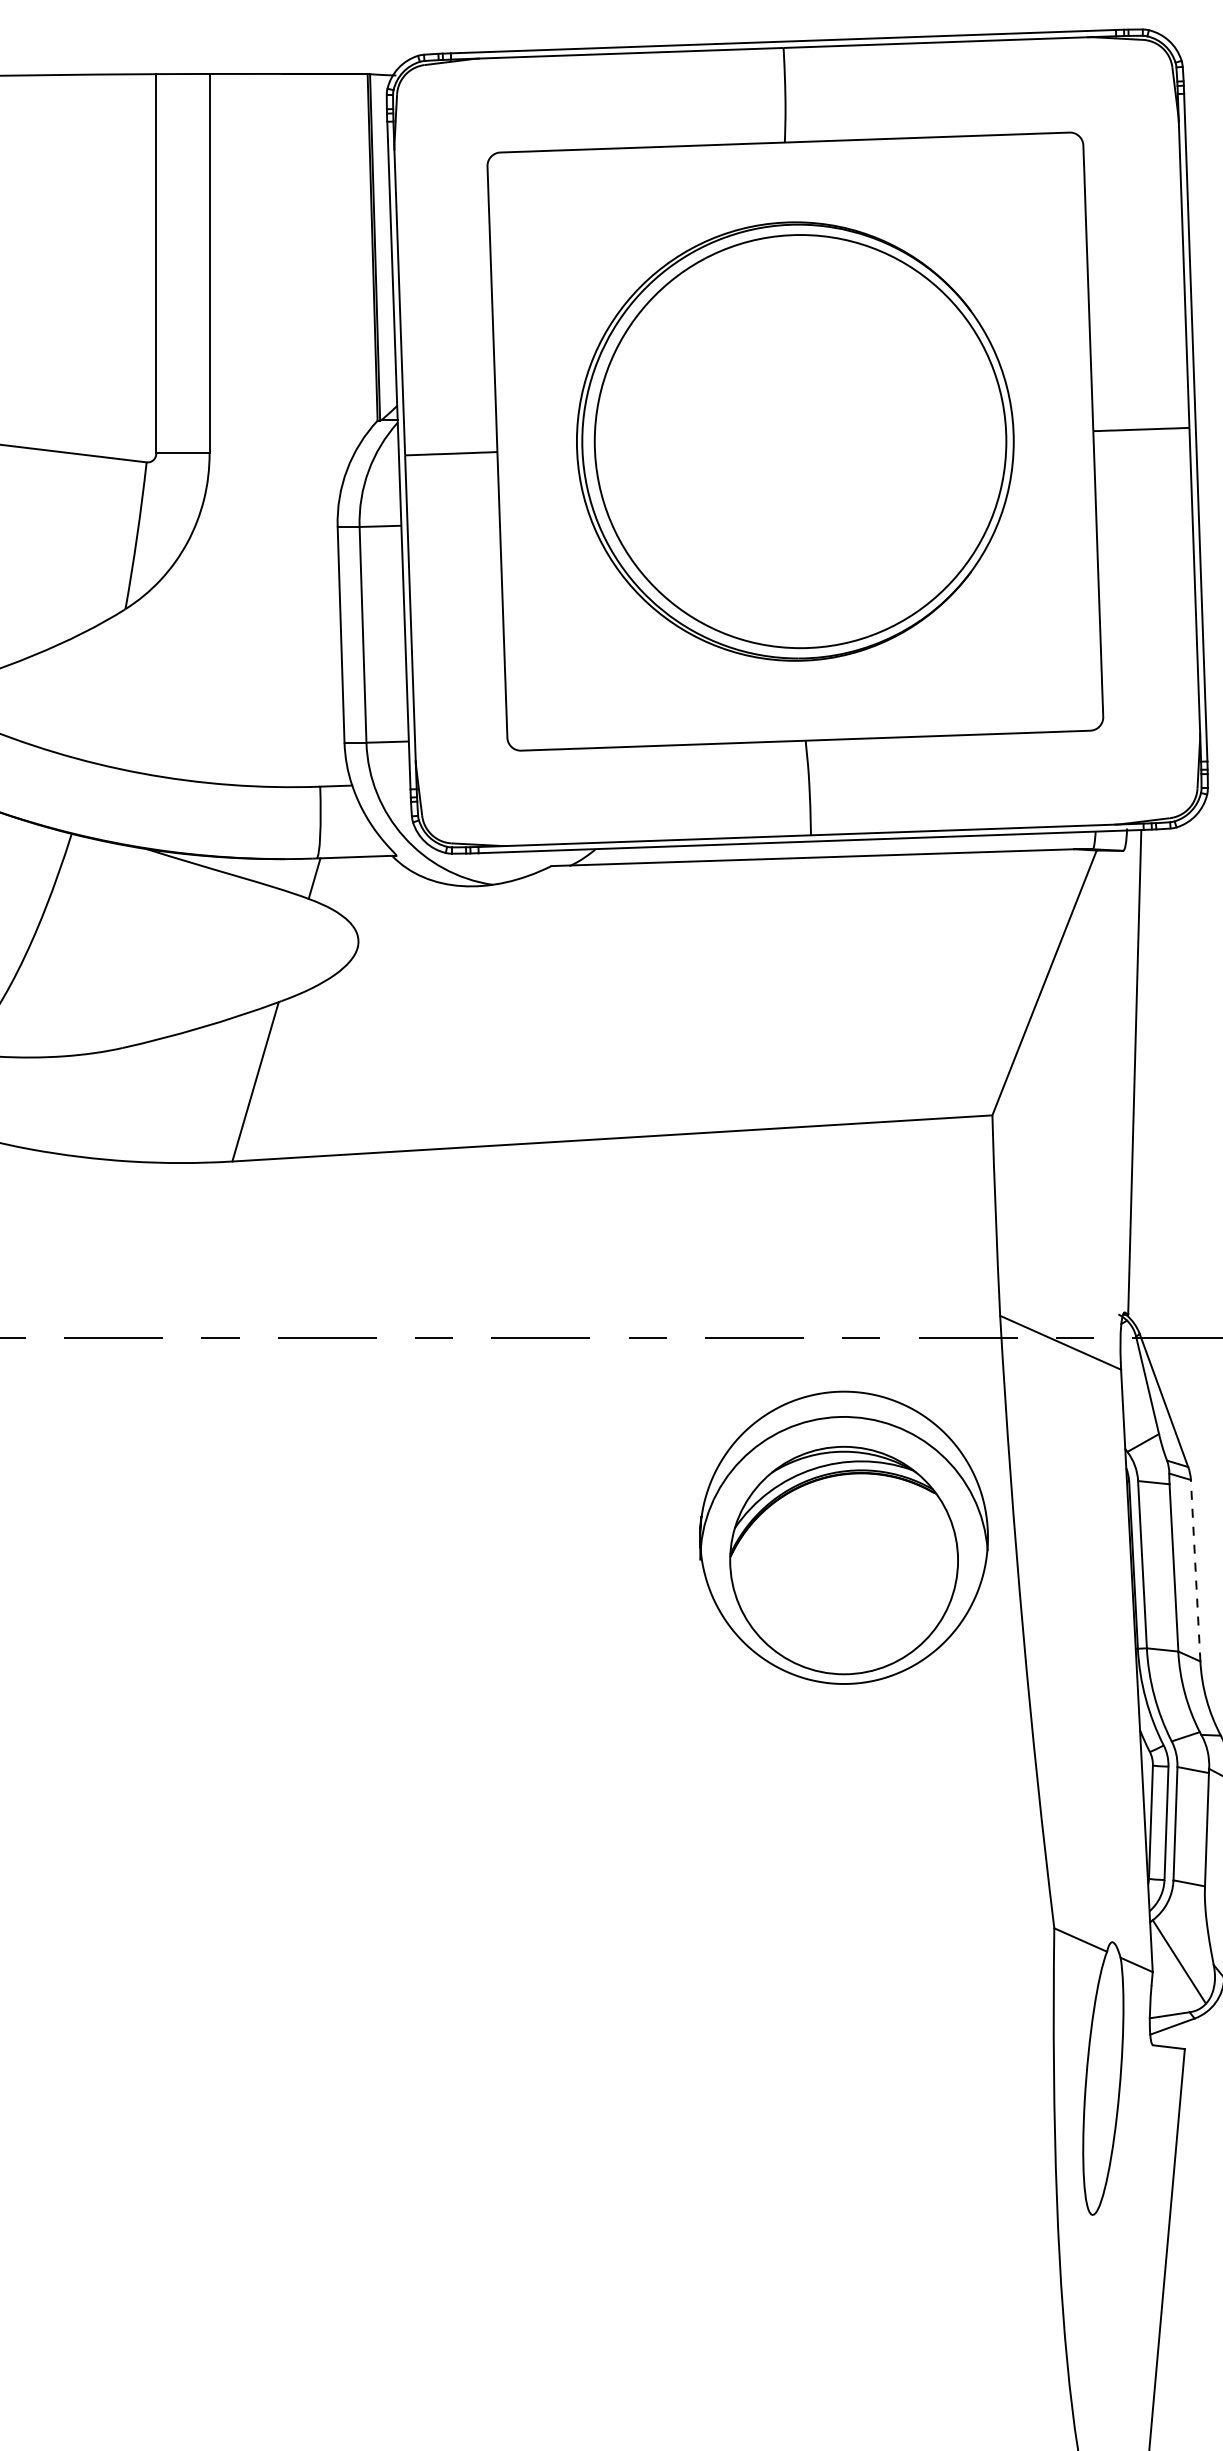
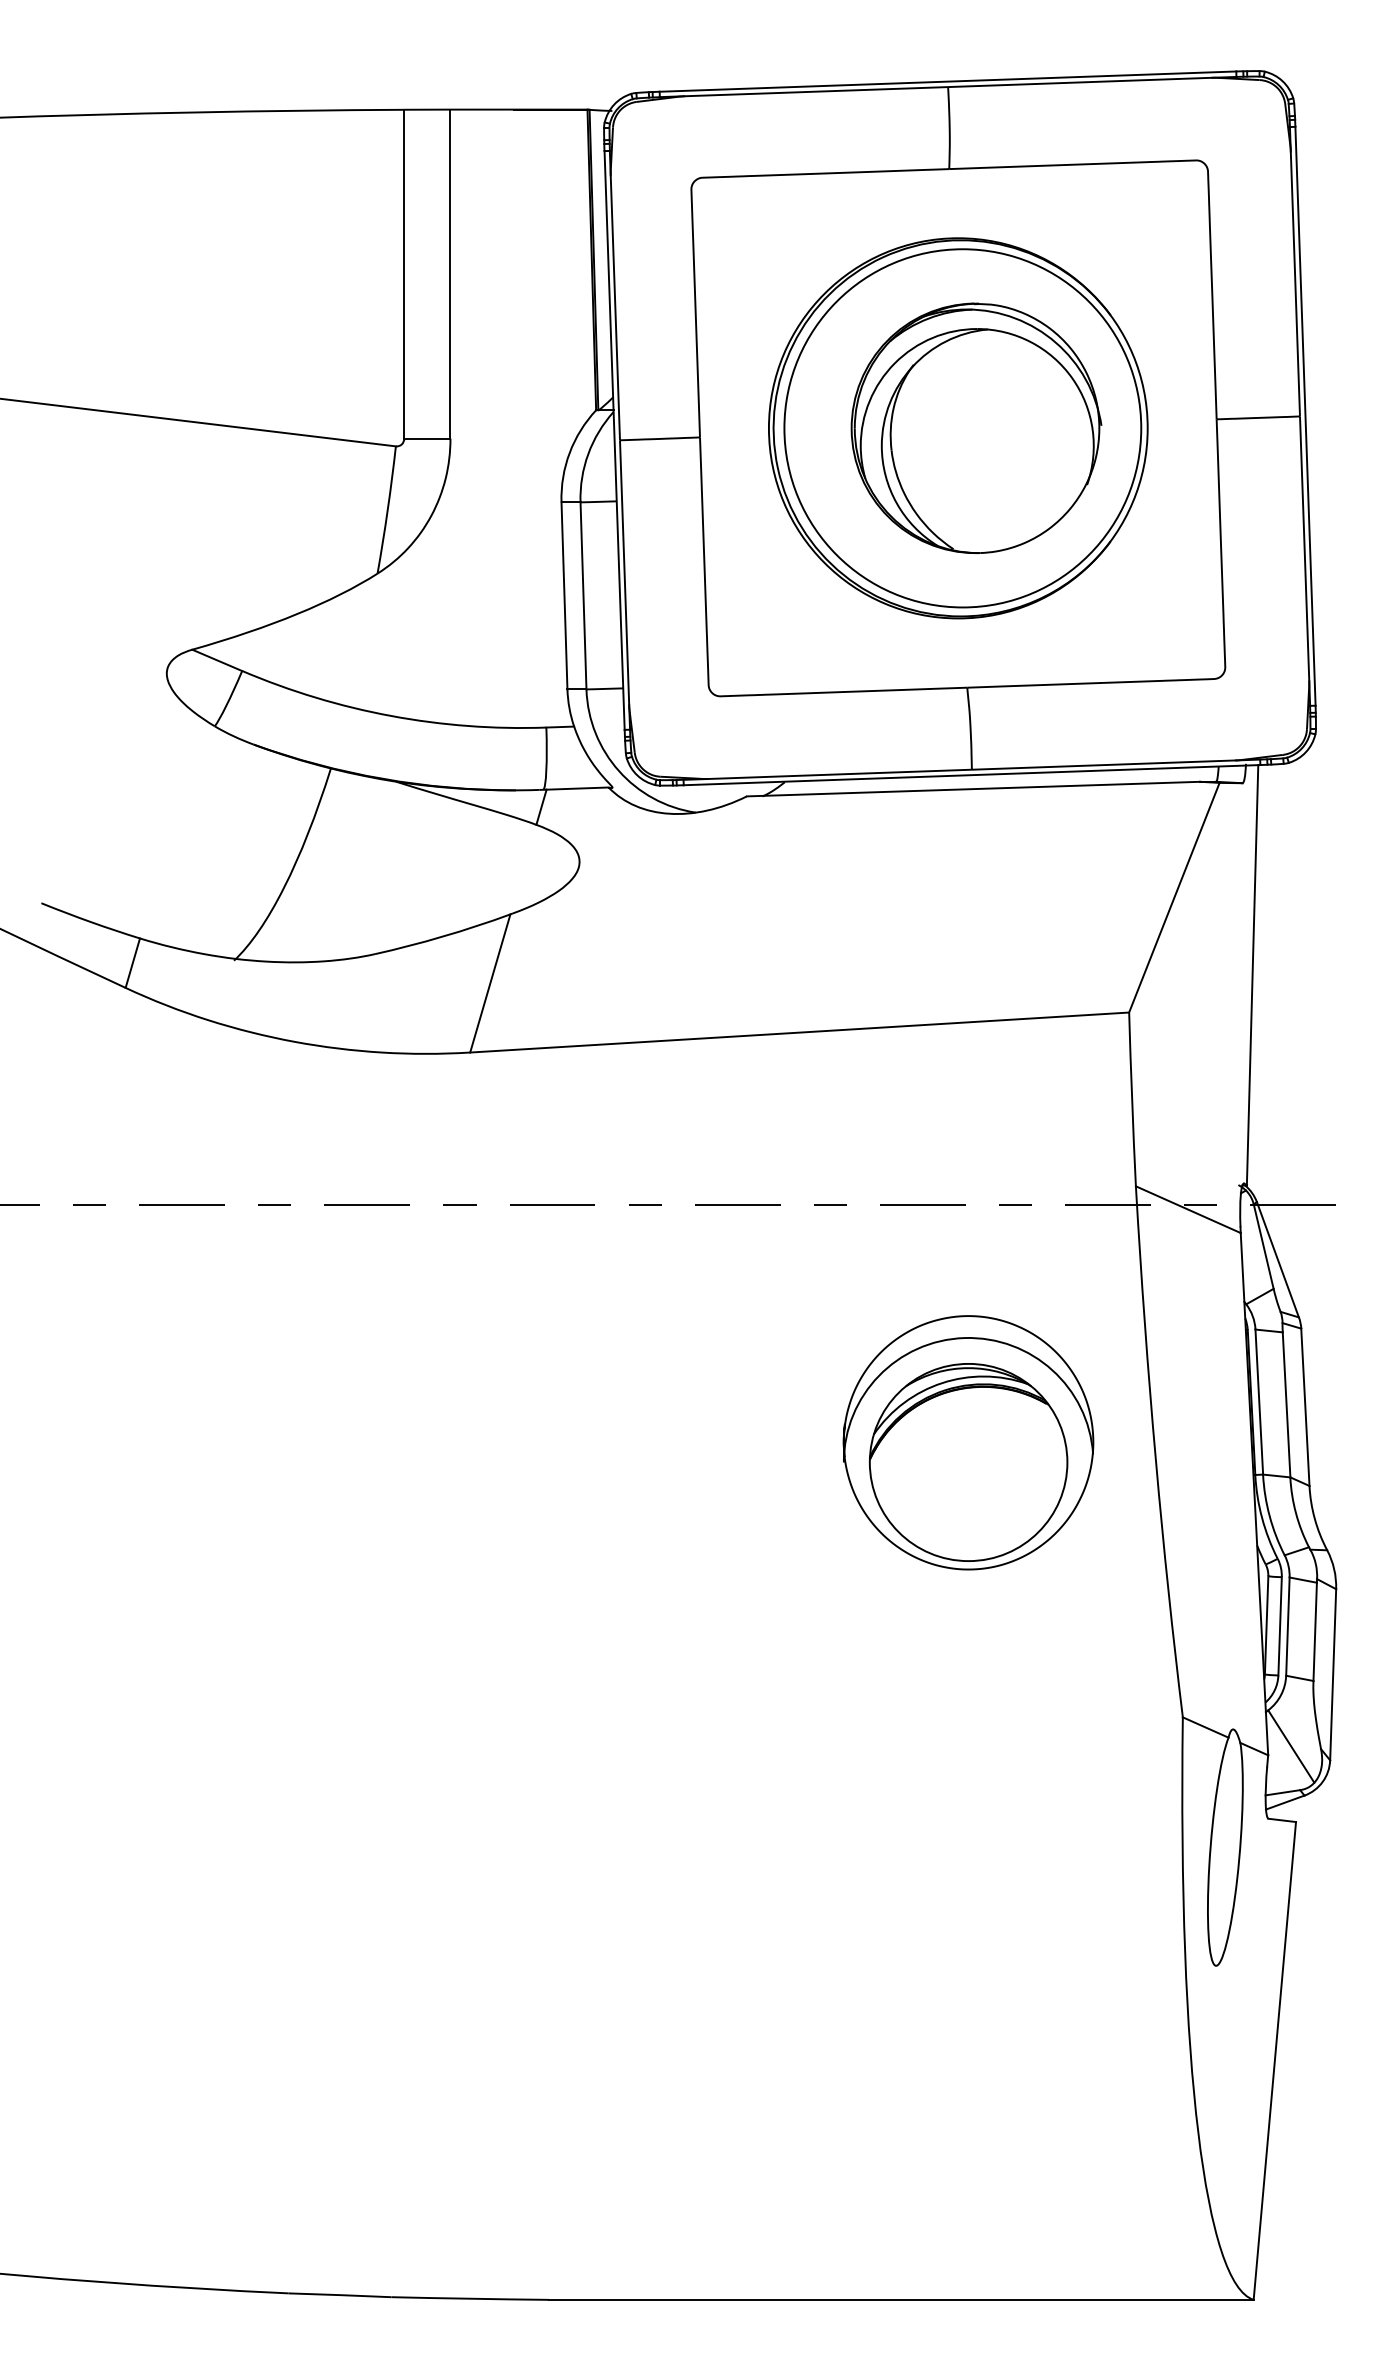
part: (816, 440) -> (976, 427), added
part: (844, 1537) -> (968, 1442), moved
line: (1195, 1570) -> (1305, 1407), dashed -> solid

